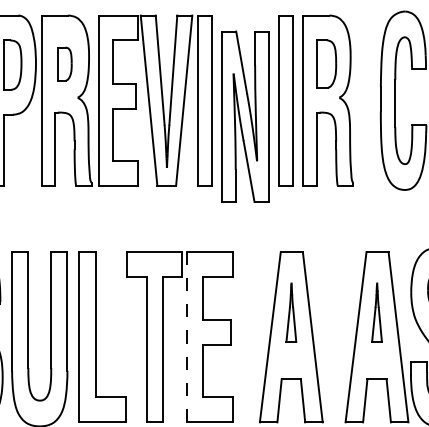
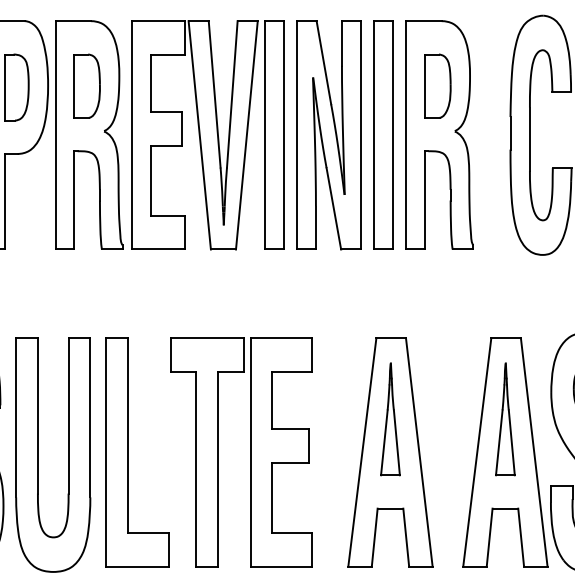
part: (64, 63) -> (86, 85), size x1.43
part: (245, 116) -> (329, 134), moved
part: (291, 312) -> (390, 419), size x1.43
part: (376, 312) -> (504, 419), size x1.43
line: (187, 336) -> (251, 451), dashed -> solid

